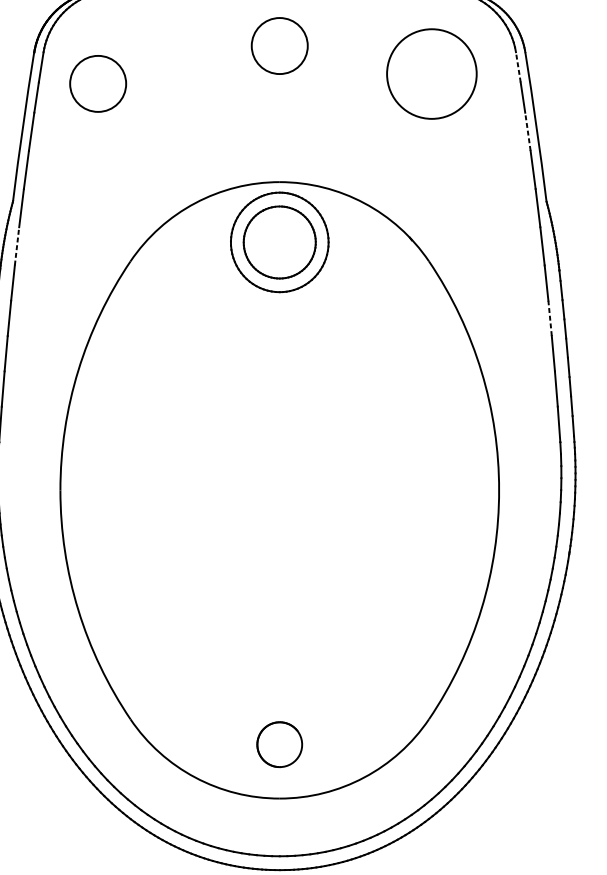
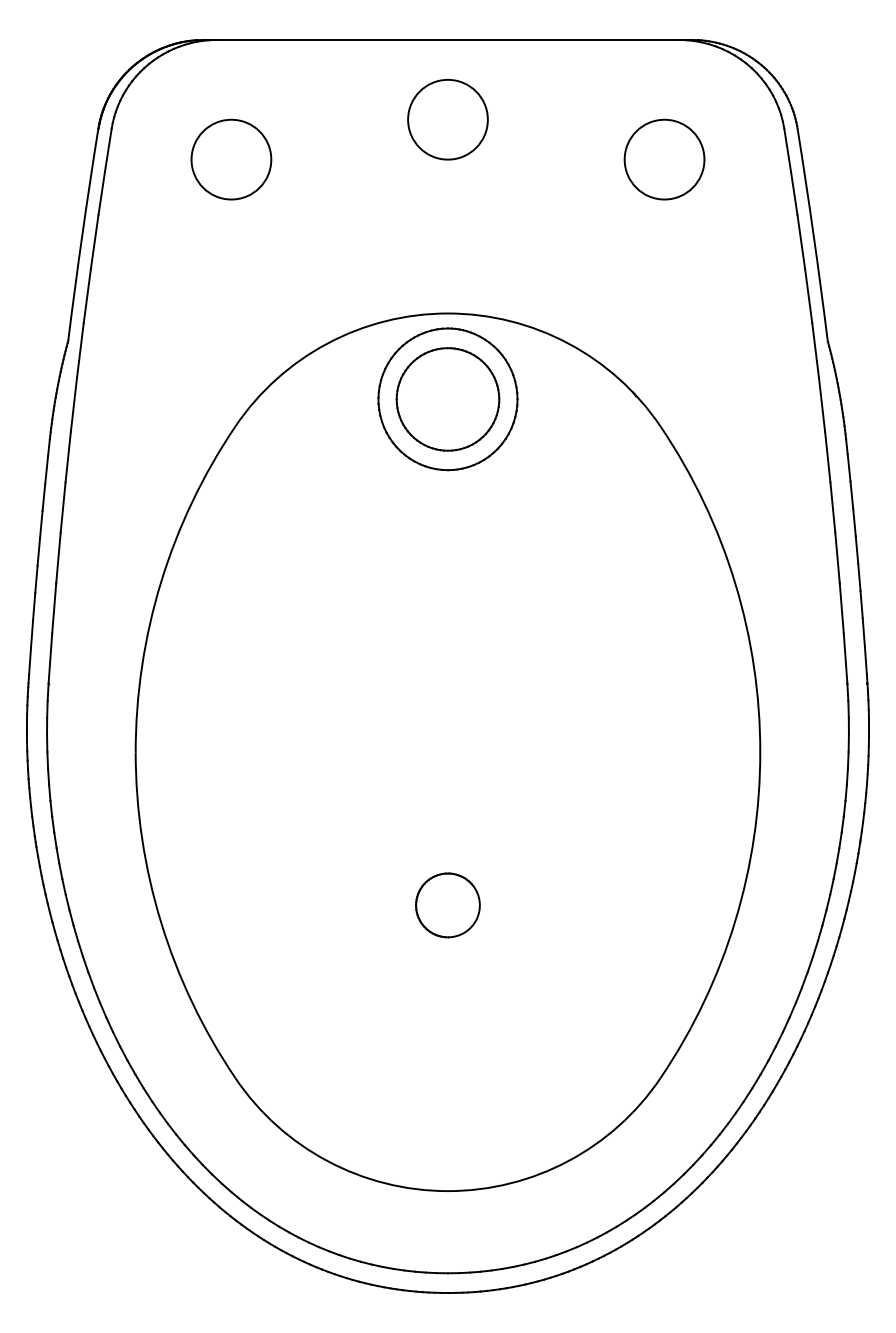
line: (518, 67) -> (787, 150), dashed -> solid
circle: (431, 73) -> (664, 159), size x0.62
circle: (98, 83) -> (231, 159), moved
line: (528, 131) -> (801, 241), dashed -> solid
line: (16, 246) -> (73, 404), dashed -> solid
line: (549, 318) -> (832, 507), dashed -> solid
part: (279, 744) -> (447, 905), moved

